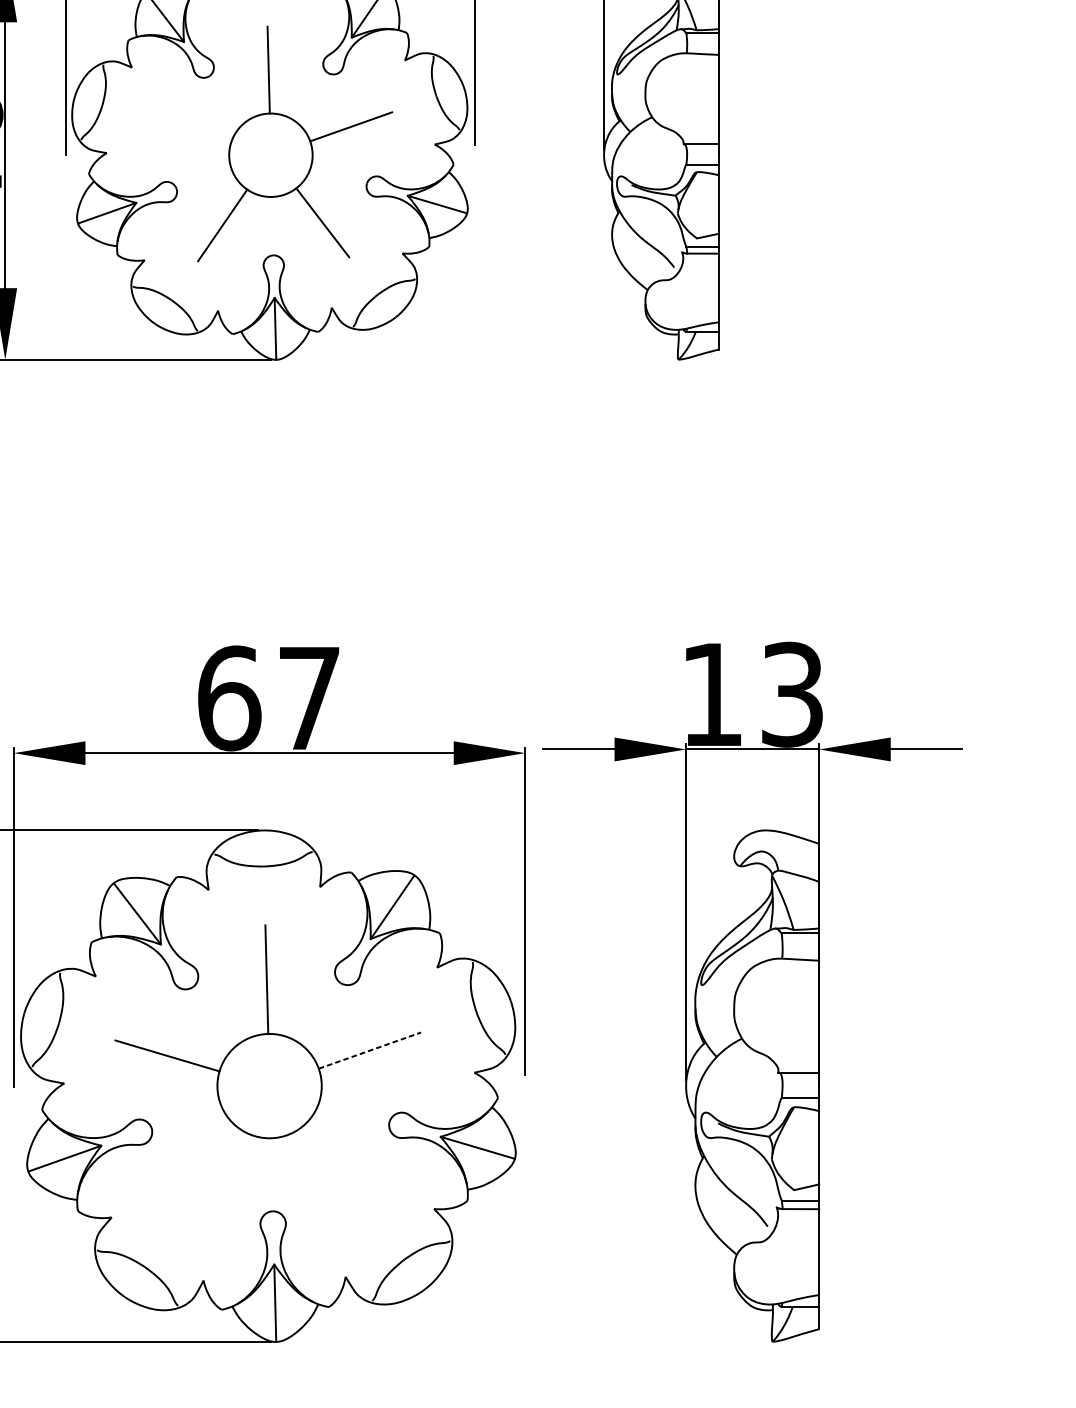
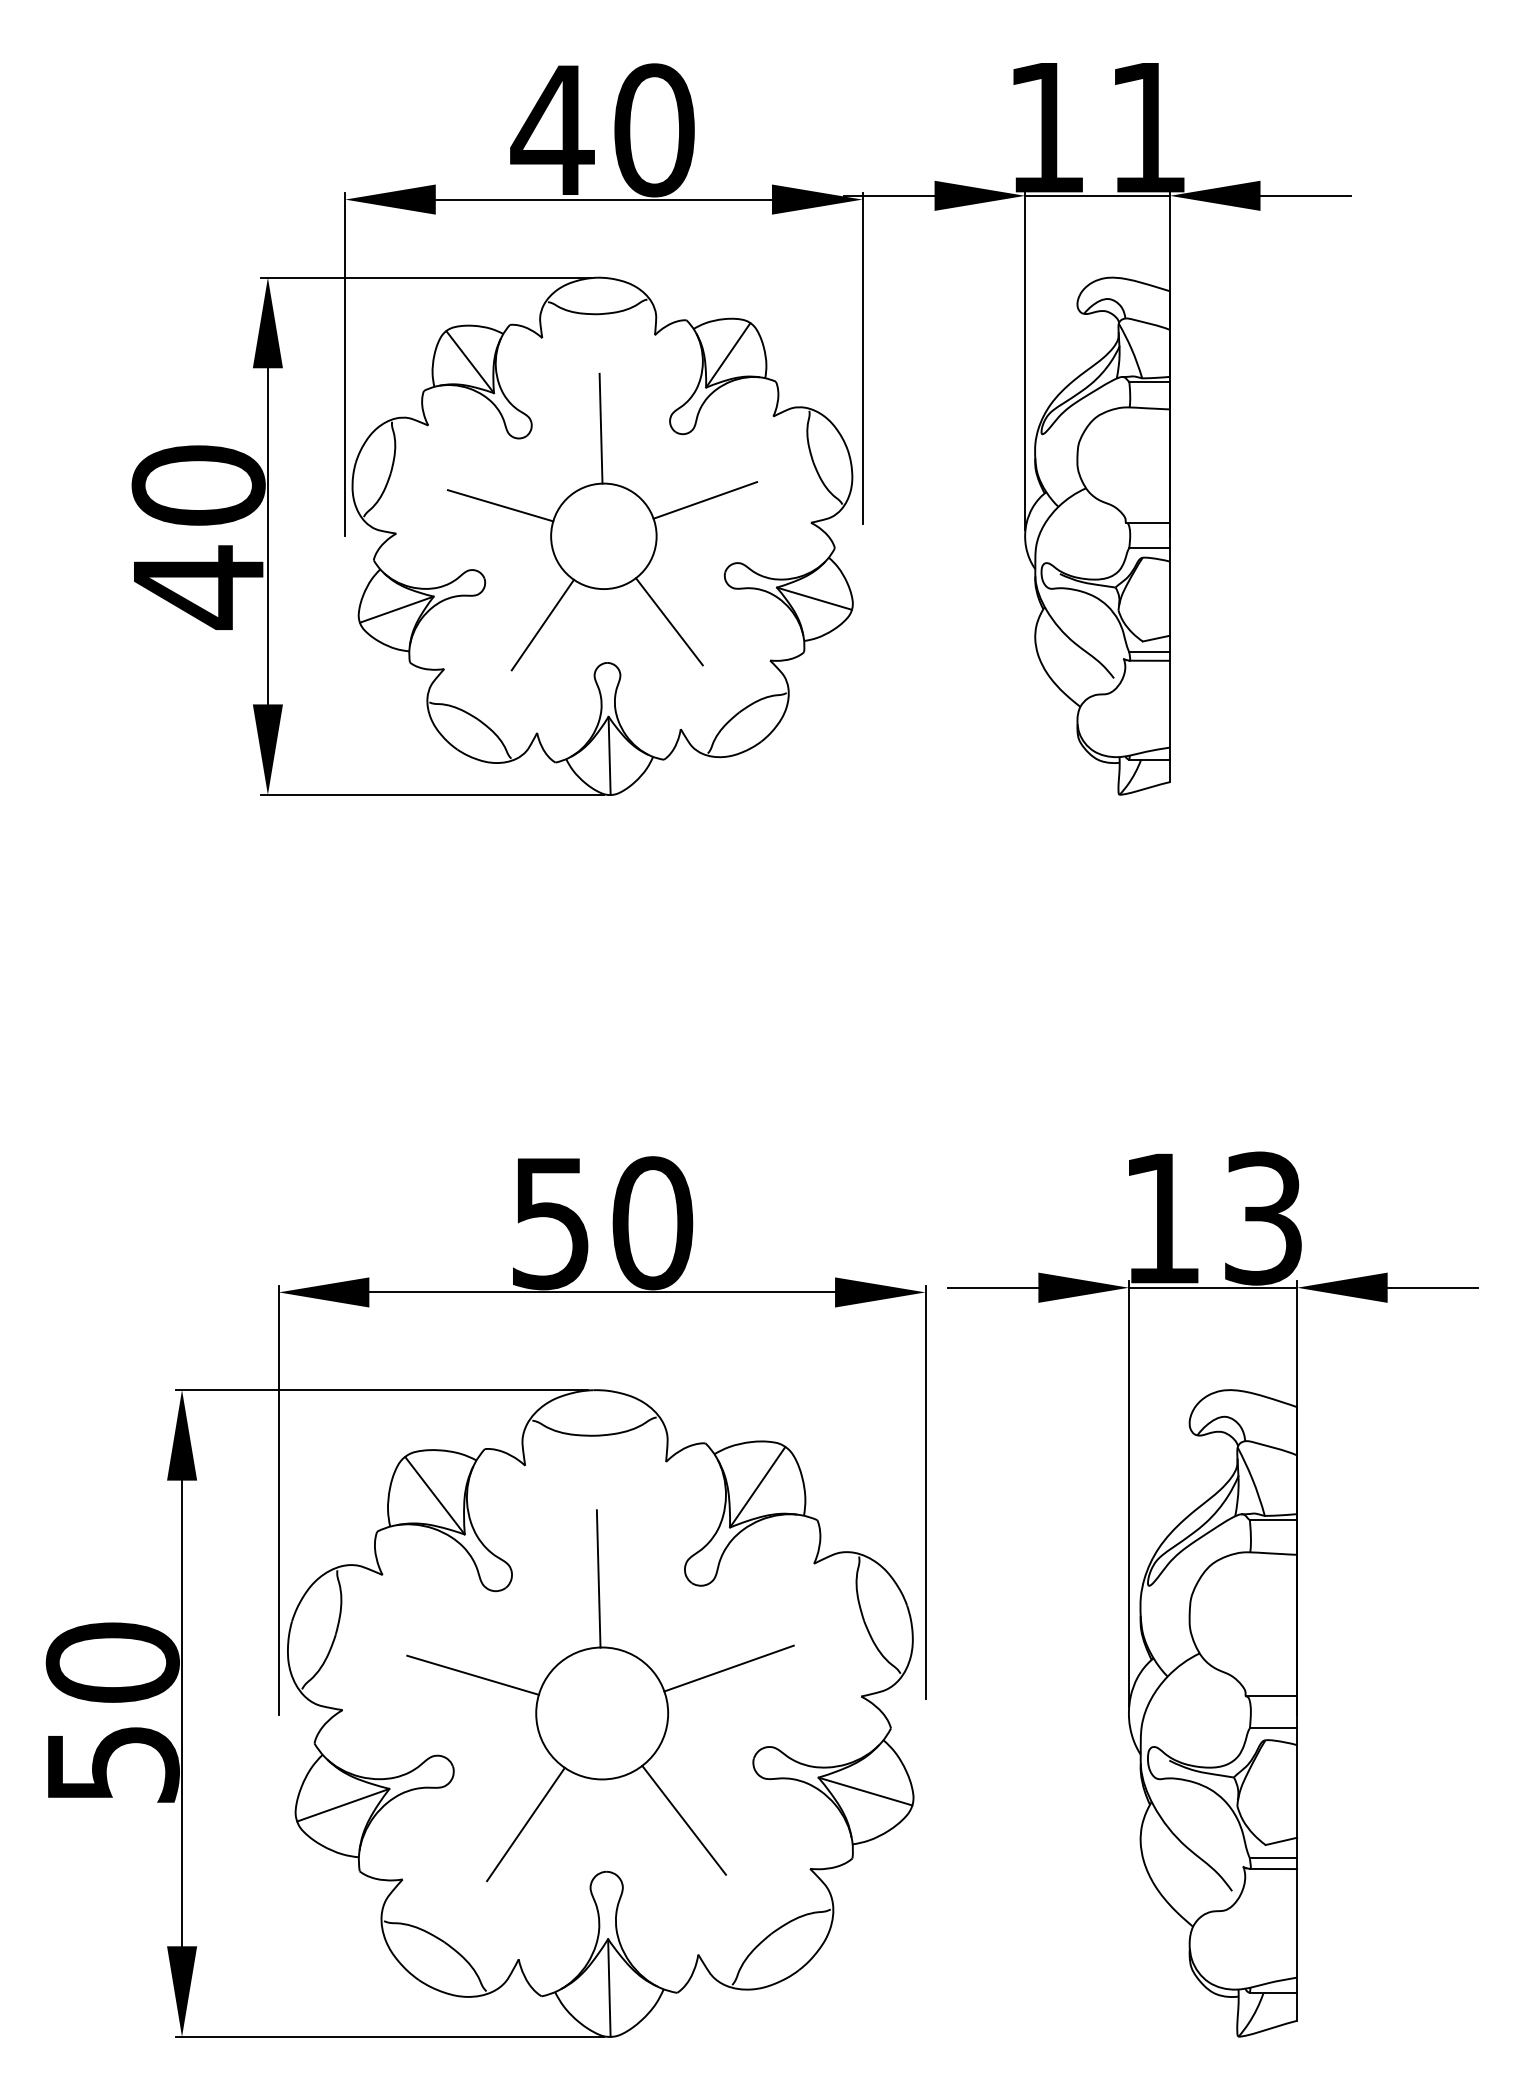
line: (189, 130) -> (500, 505), added
text: (269, 698) -> (602, 1223), 67 -> 50
line: (370, 1050) -> (729, 1668), dashed -> solid
line: (333, 1169) -> (683, 1819), added
line: (208, 1173) -> (525, 1824), added

